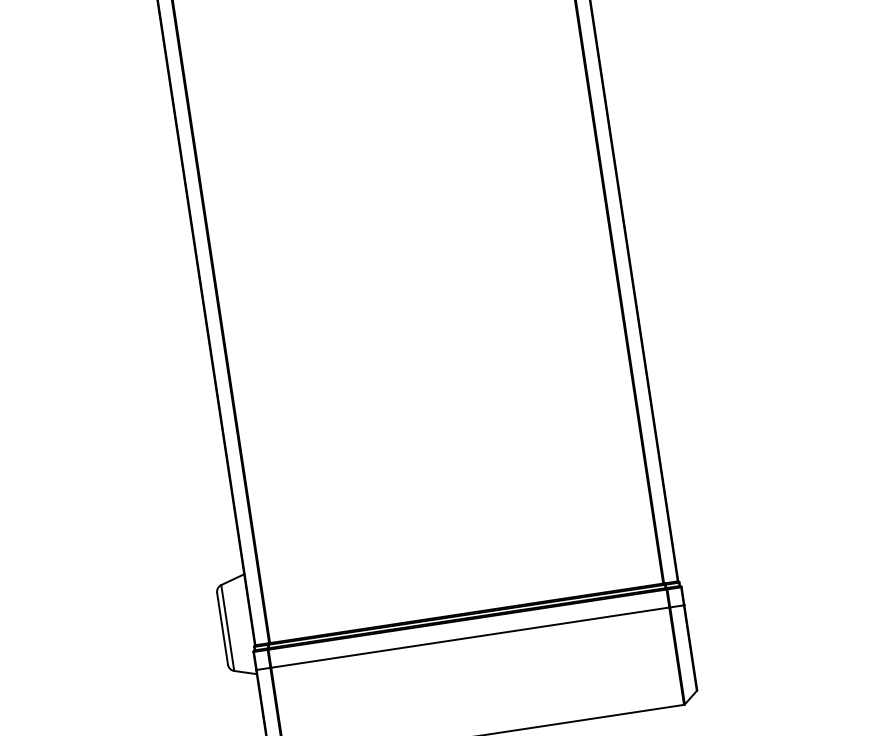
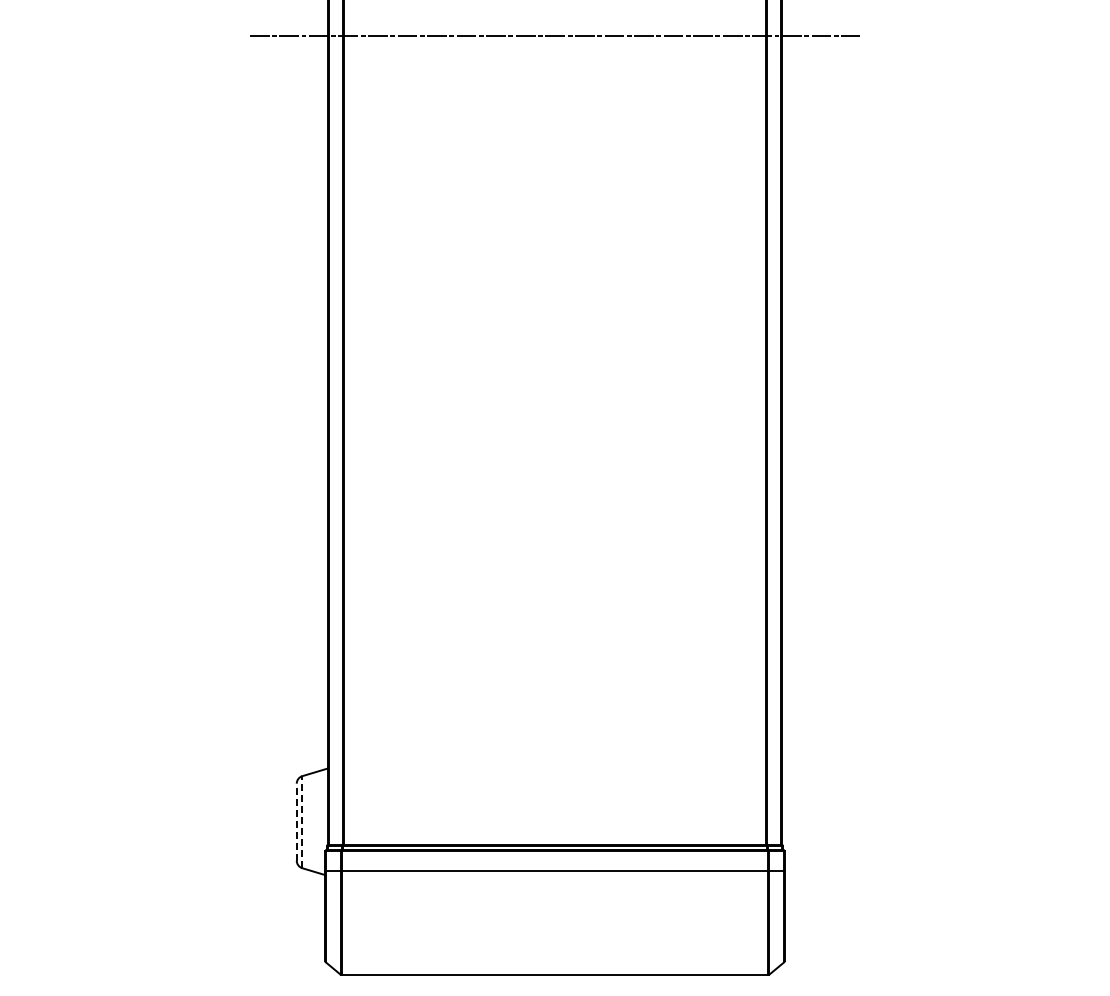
line: (227, 627) -> (302, 821), solid -> dashed
line: (222, 629) -> (296, 822), solid -> dashed

